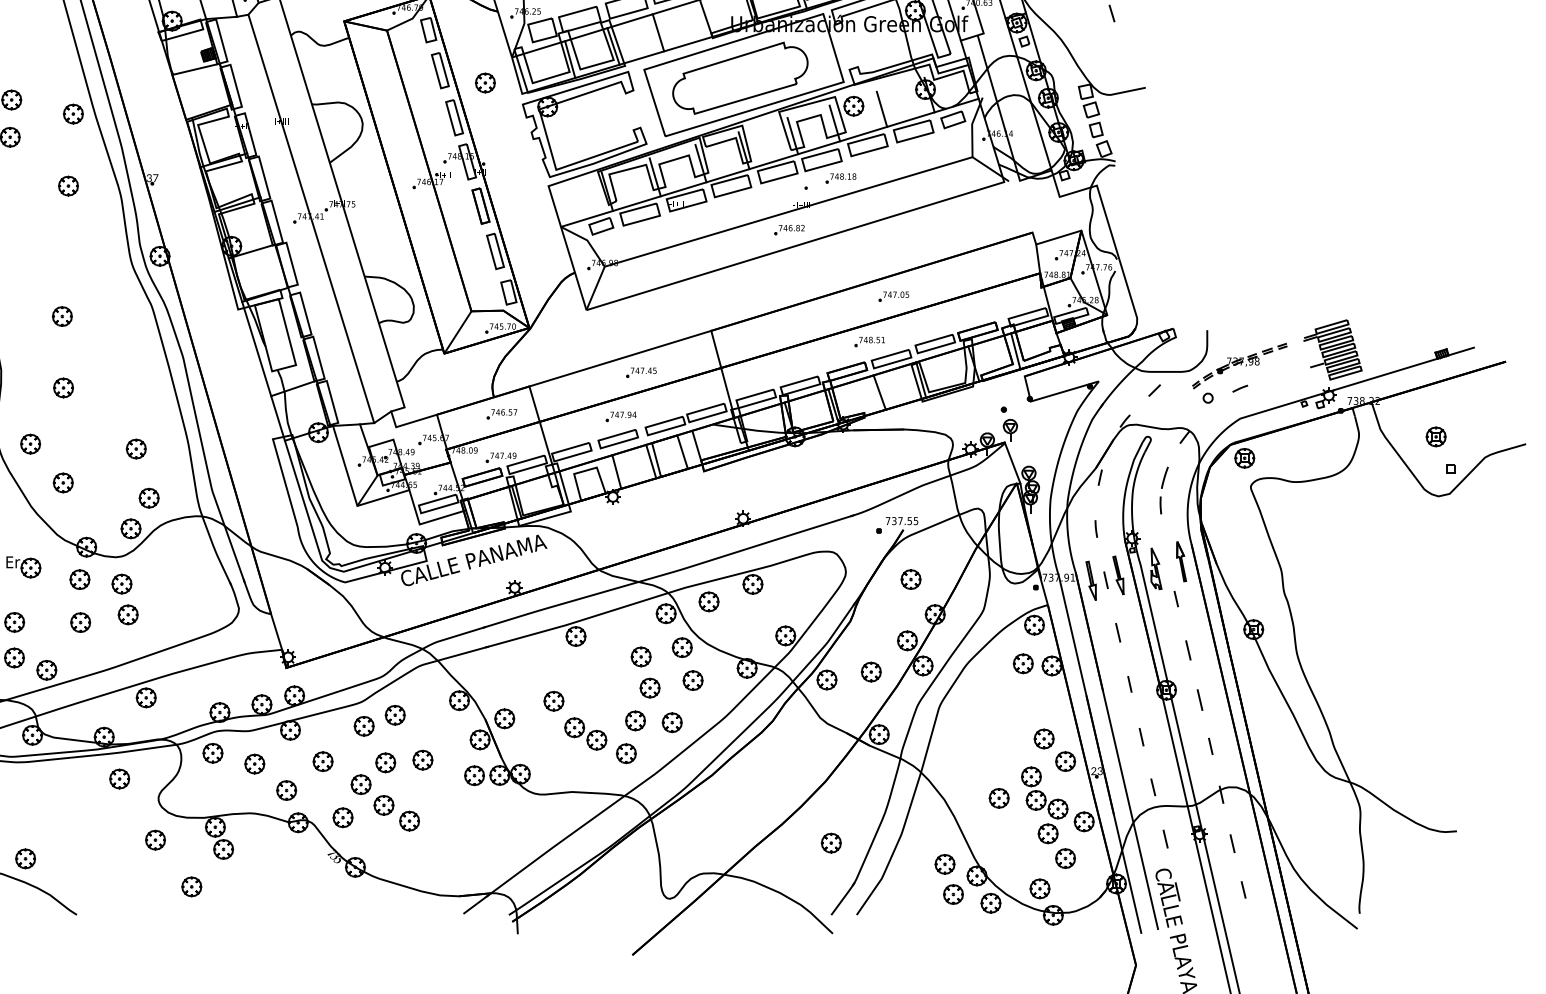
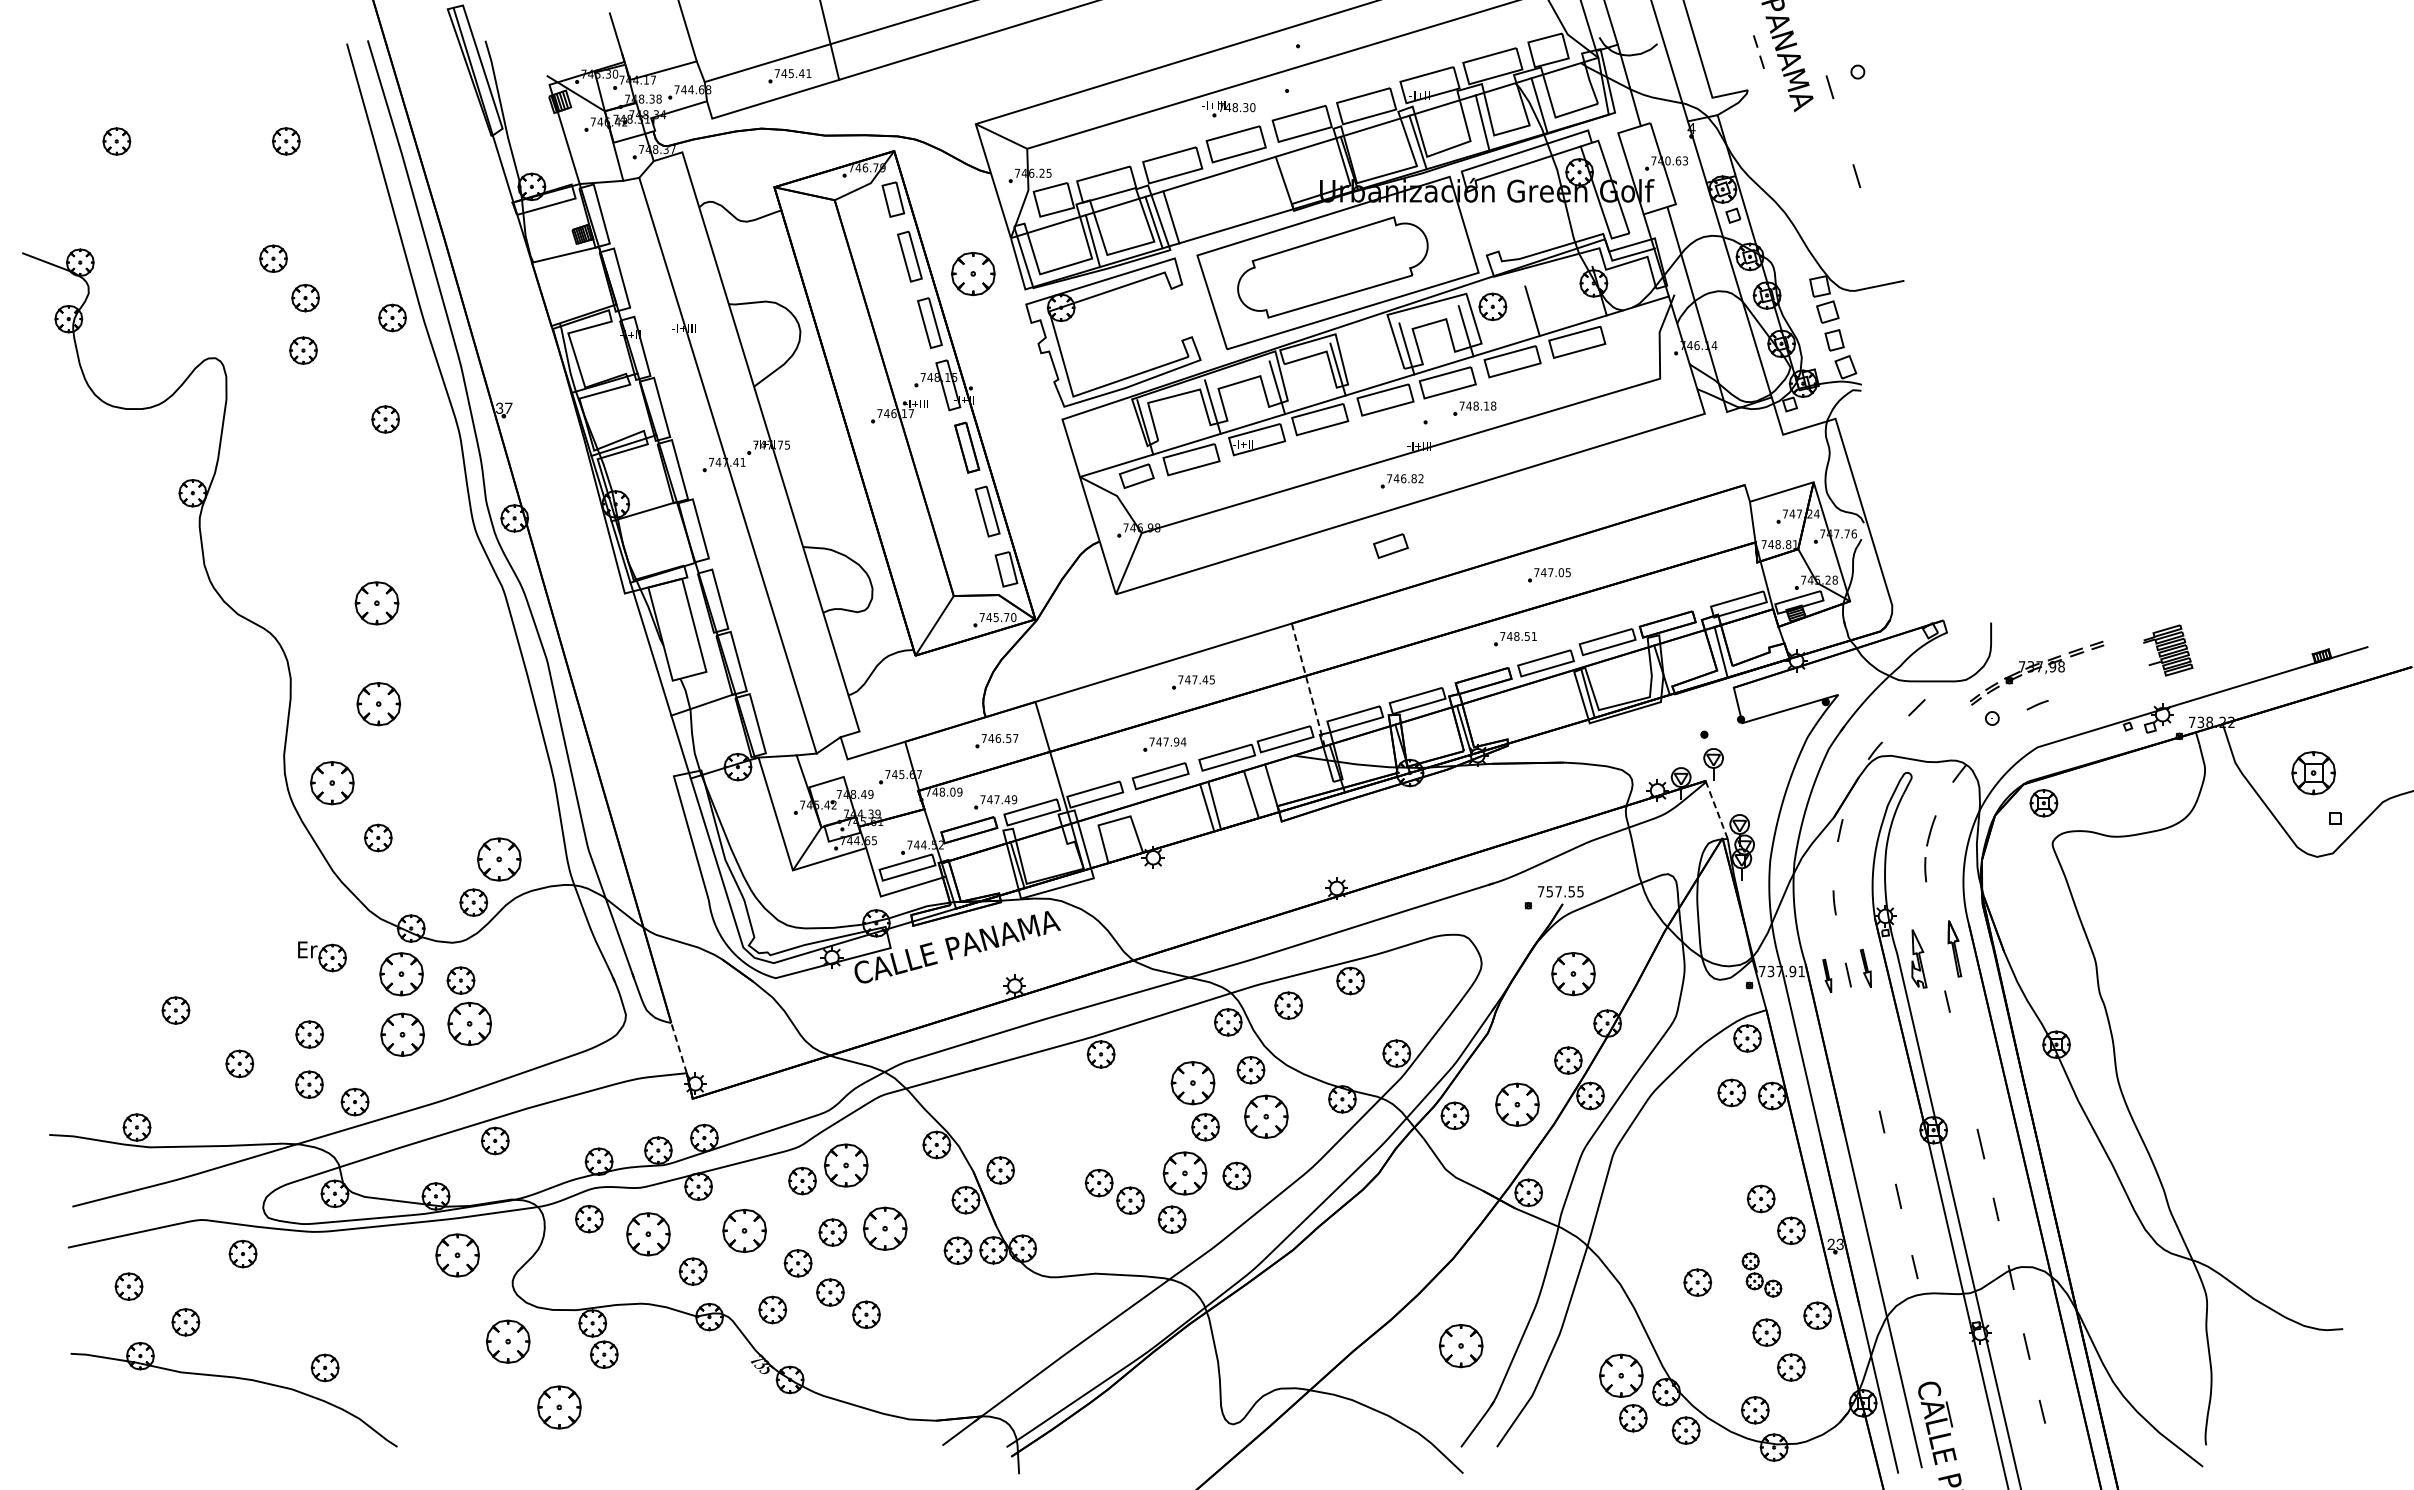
line: (658, 32) -> (1171, 217), moved
part: (485, 83) -> (973, 274), size x1.6
part: (952, 119) -> (1390, 545), moved
line: (990, 169) -> (1685, 395), removed
part: (62, 316) -> (376, 603), size x1.6
part: (1332, 349) -> (2167, 650), size x0.6
line: (723, 374) -> (1308, 684), solid -> dashed
part: (63, 387) -> (378, 703), size x1.6
line: (879, 392) -> (1528, 710), removed
part: (1435, 436) -> (2313, 772), size x1.6
part: (30, 444) -> (331, 783), size x1.6
part: (135, 449) -> (480, 790), removed
line: (1012, 463) -> (1716, 810), solid -> dashed
line: (616, 471) -> (1158, 822), removed
part: (149, 498) -> (499, 859), size x1.6
text: (894, 520) -> (1550, 891), 737.55 -> 757.55
part: (1118, 575) -> (1865, 968), size x0.7
part: (79, 579) -> (401, 974), size x1.6
part: (911, 579) -> (1573, 974), size x1.6
part: (1090, 580) -> (1826, 975), size x0.6
part: (127, 614) -> (469, 1023), size x1.6
part: (80, 622) -> (402, 1034), size x1.6
line: (276, 631) -> (678, 1047), solid -> dashed
line: (1118, 632) -> (1865, 1048), removed
line: (1188, 650) -> (1964, 1073), removed
part: (640, 657) -> (1192, 1083), size x1.6
part: (871, 671) -> (1517, 1104), size x1.6
part: (692, 680) -> (1265, 1116), size x1.6
part: (553, 701) -> (1069, 1145), removed
part: (395, 715) -> (846, 1165), size x1.6
part: (635, 720) -> (1184, 1173), size x1.6
part: (423, 759) -> (885, 1228), size x1.6
part: (323, 761) -> (744, 1230), size x1.6
part: (254, 764) -> (647, 1234), size x1.6
part: (119, 779) -> (457, 1255), size x1.6
part: (1044, 792) -> (1761, 1274), size x0.6
line: (1165, 839) -> (1932, 1340), removed
part: (155, 840) -> (508, 1341), size x1.6
part: (830, 842) -> (1460, 1345), size x1.6
part: (945, 864) -> (1621, 1375), size x1.6
part: (191, 886) -> (559, 1407), size x1.6

